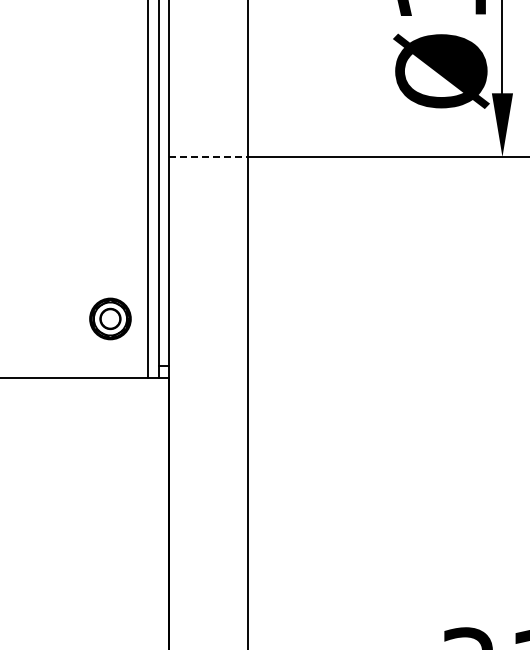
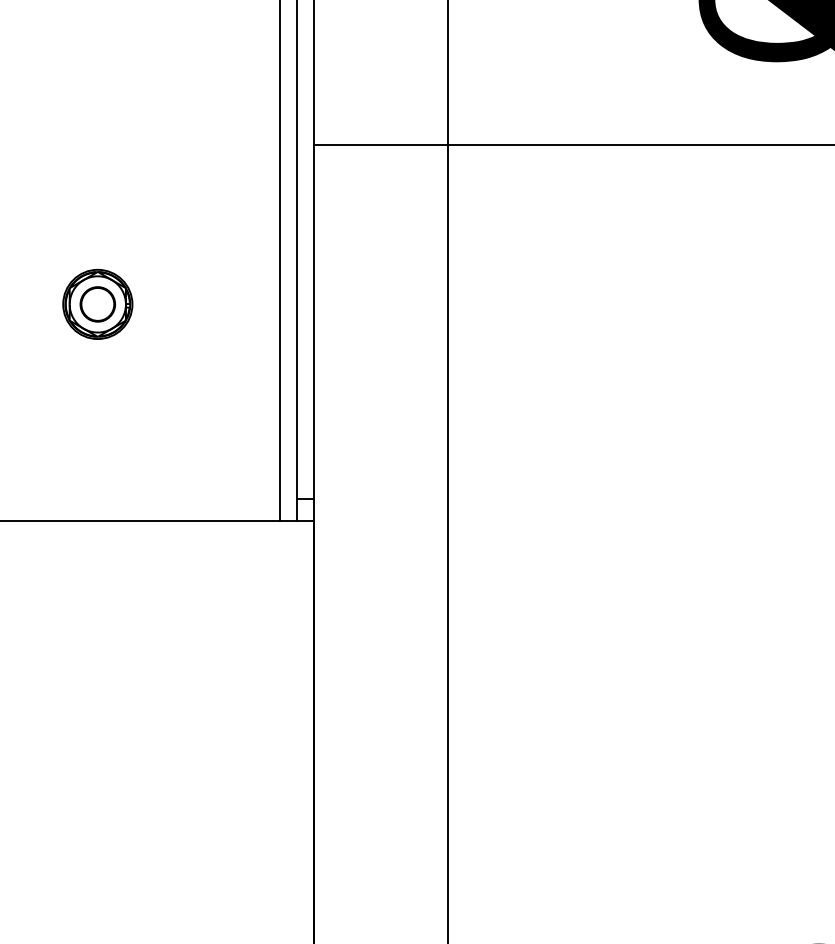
line: (208, 157) -> (381, 145), dashed -> solid
part: (110, 318) -> (97, 303), moved

